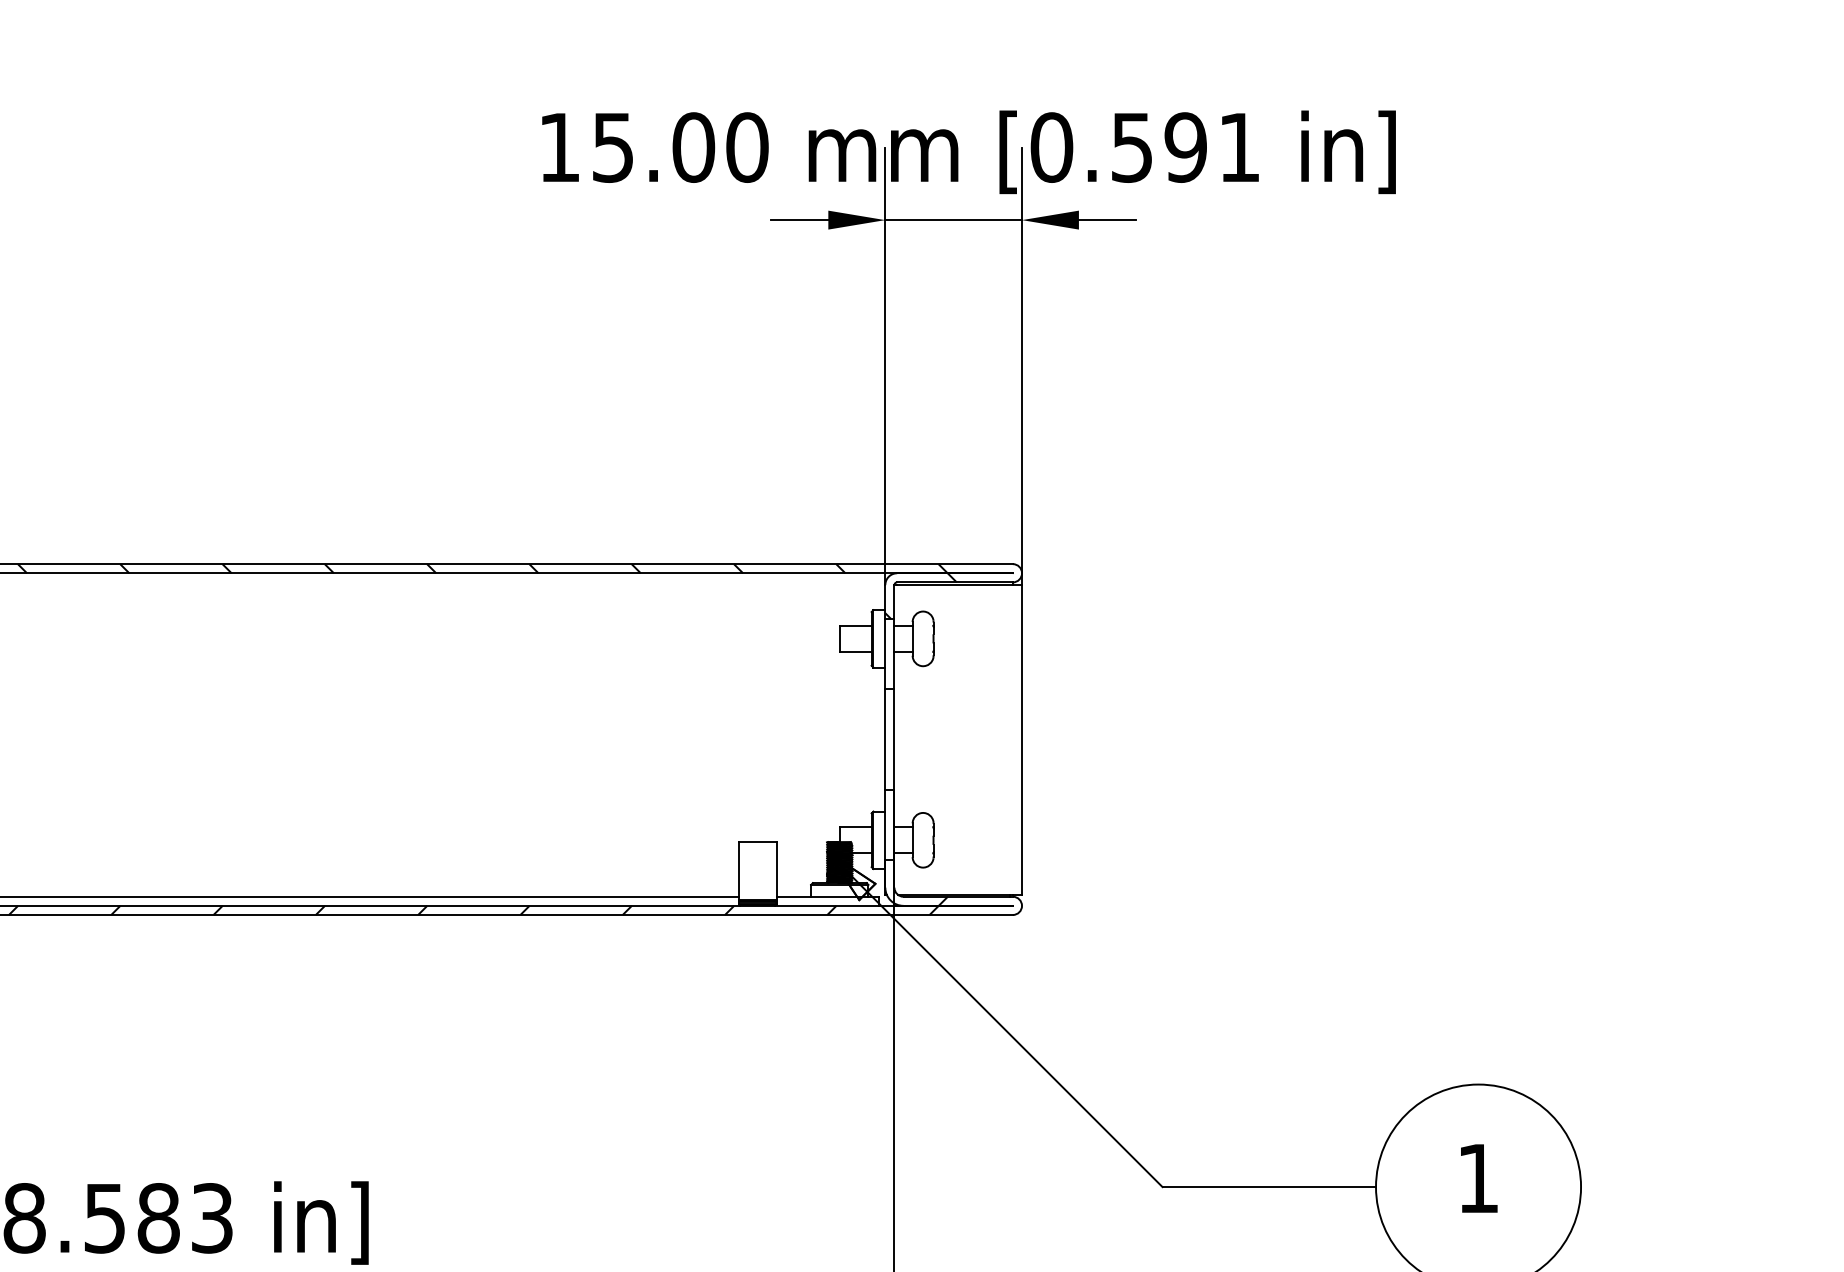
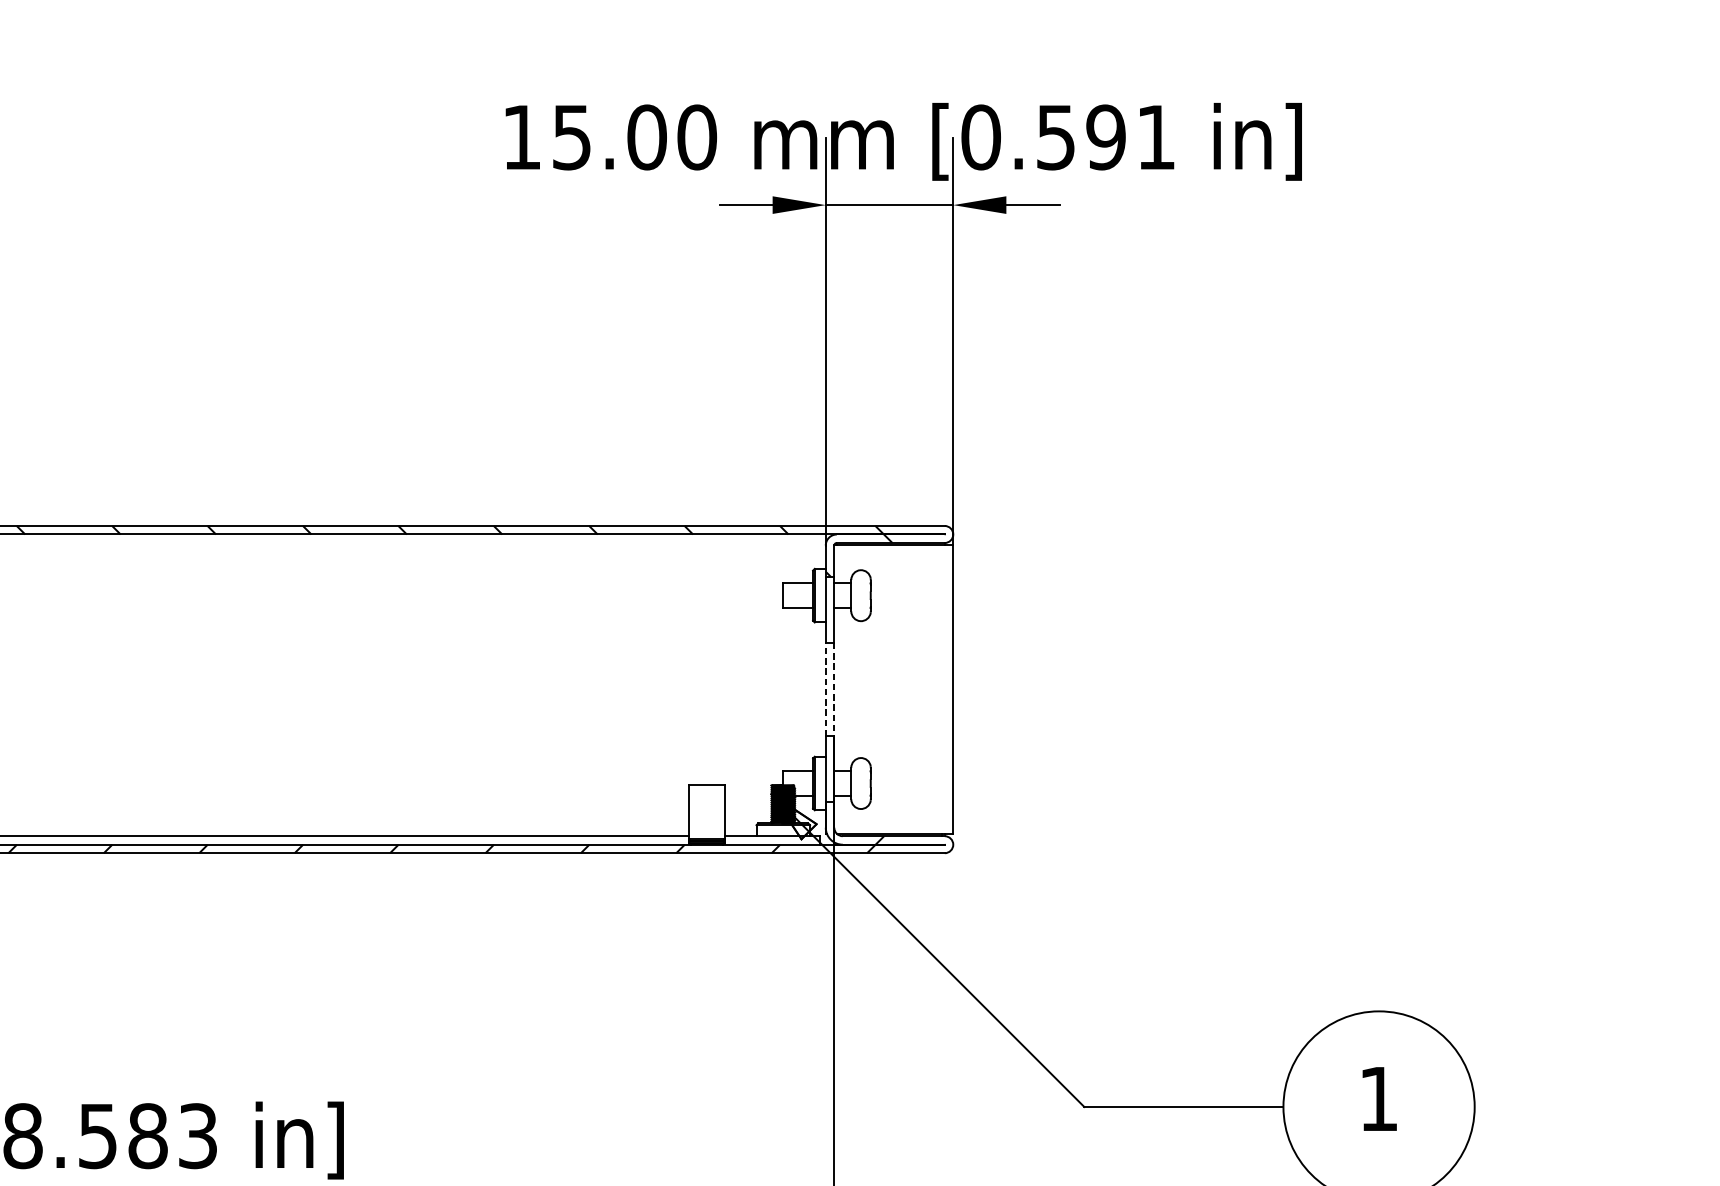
line: (885, 739) -> (825, 689), solid -> dashed
line: (894, 740) -> (834, 690), solid -> dashed

